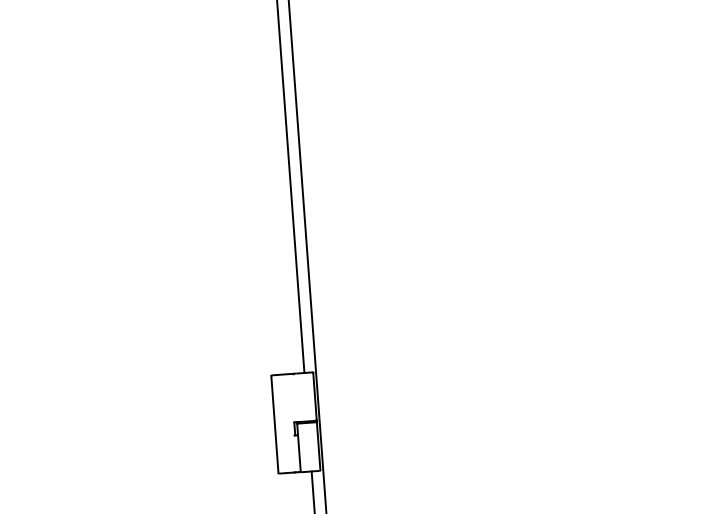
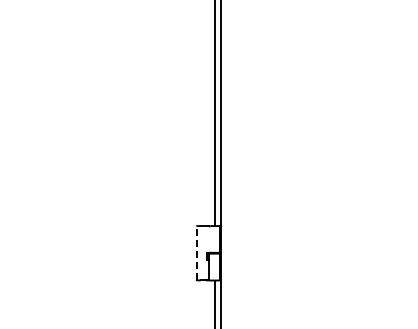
line: (274, 425) -> (196, 253), solid -> dashed

